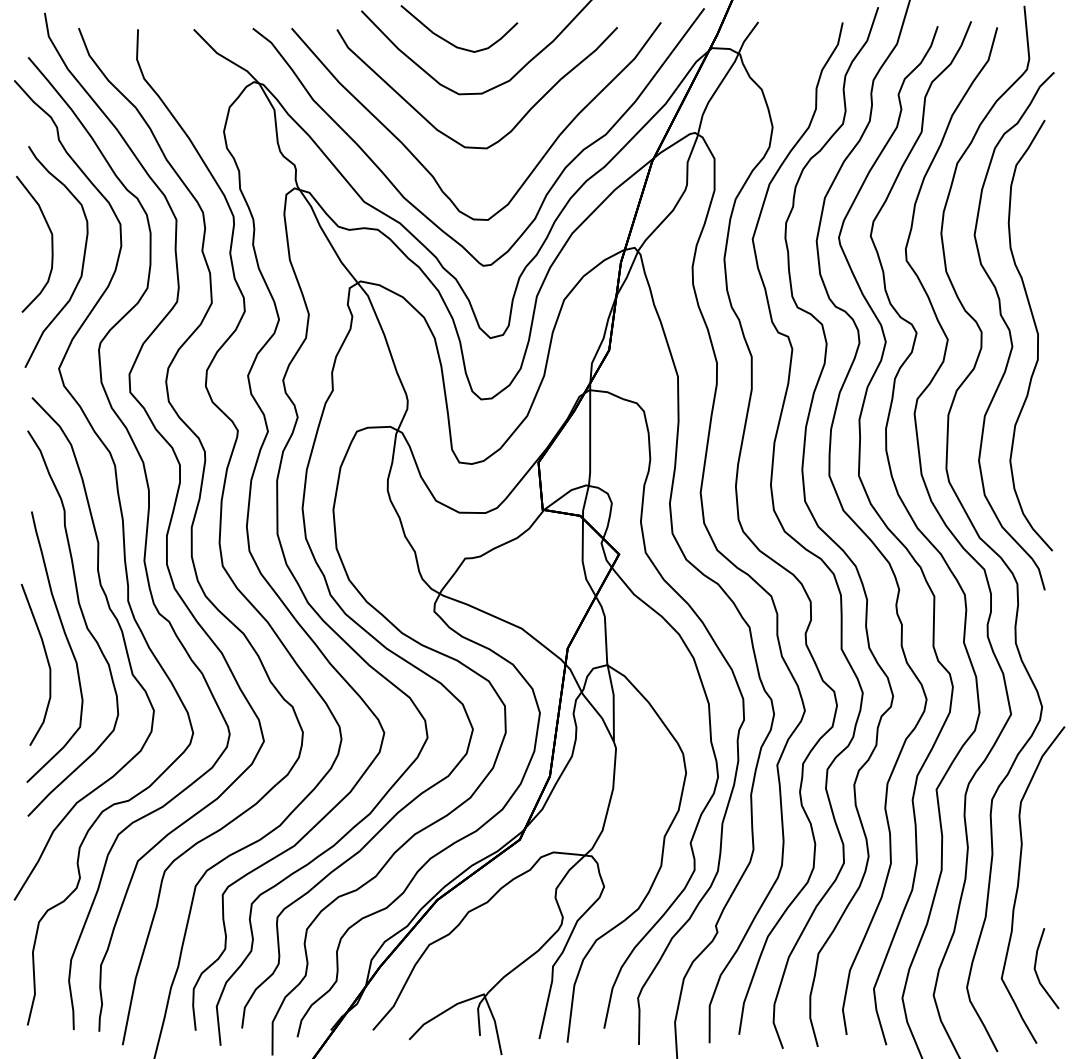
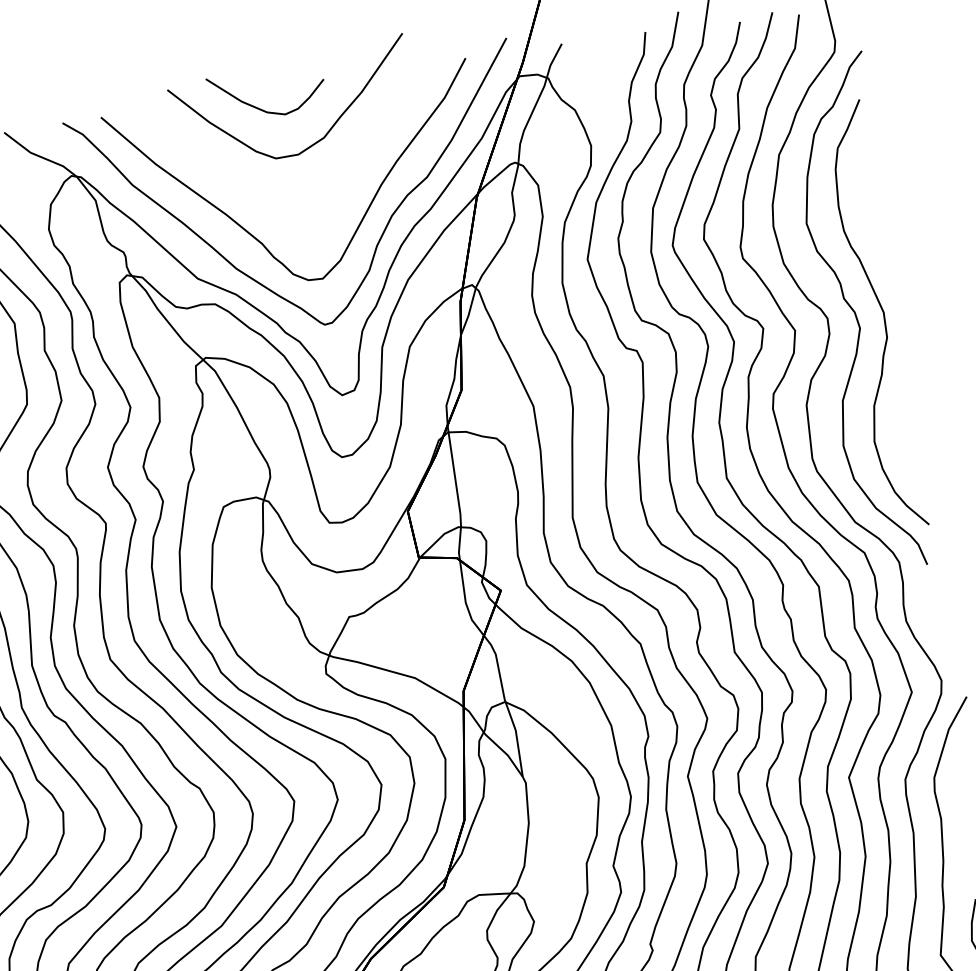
curve: (515, 124) -> (336, 180), removed

